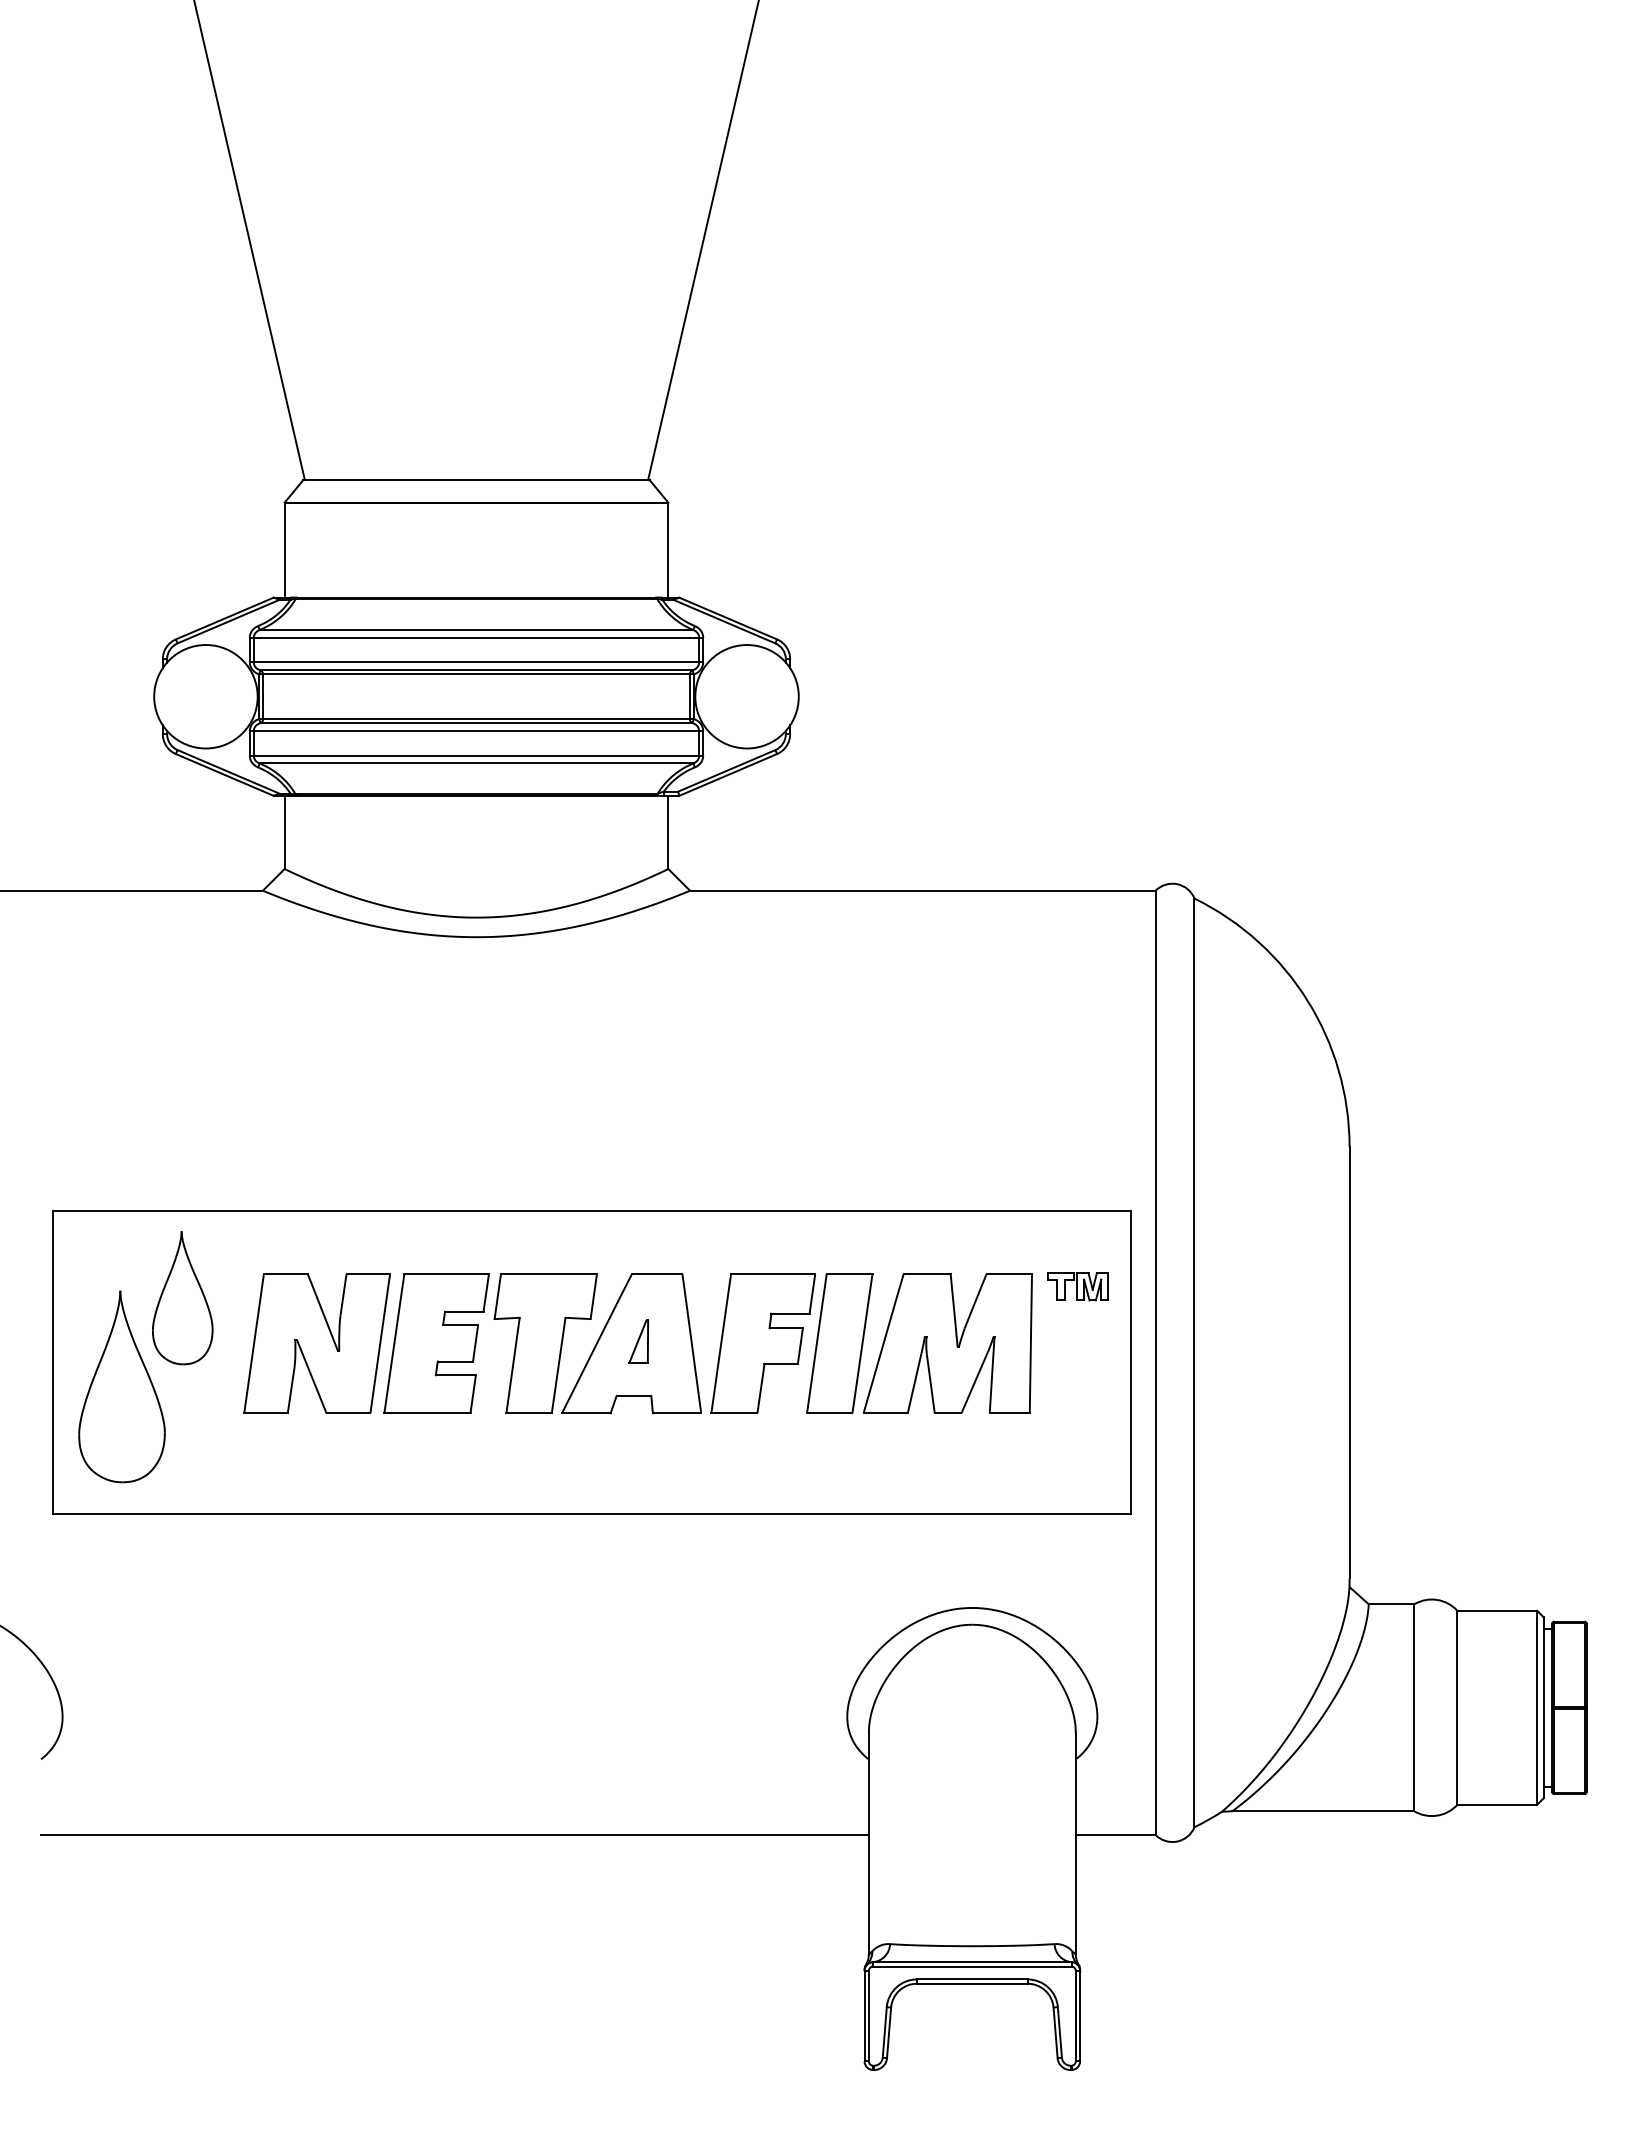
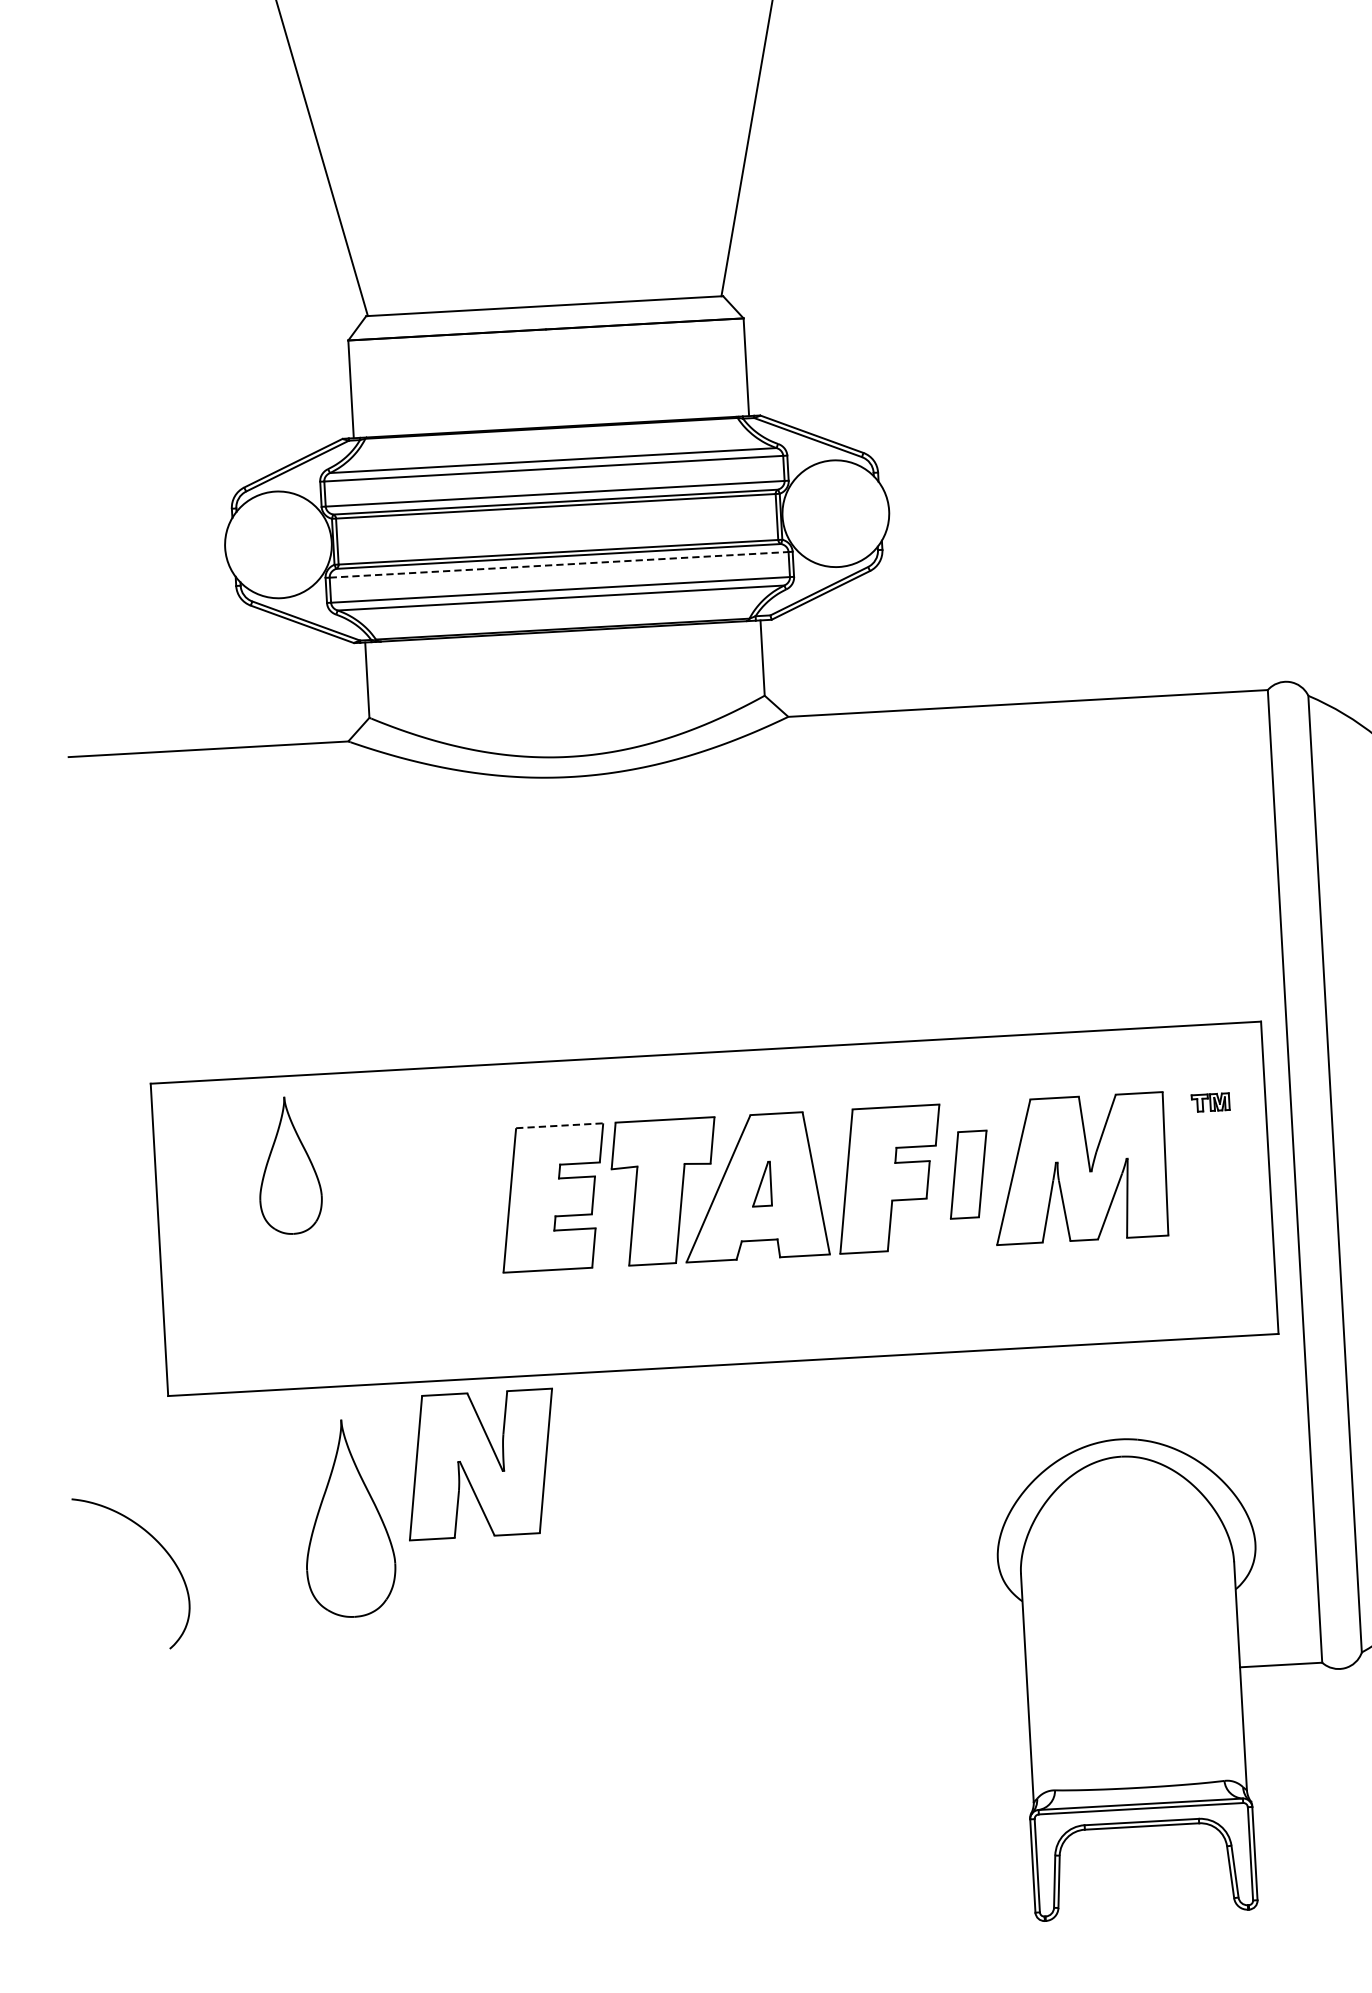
line: (476, 731) -> (559, 565), solid -> dashed
line: (447, 1274) -> (560, 1126), solid -> dashed
part: (1077, 1286) -> (1210, 1102), size x0.6
part: (316, 1343) -> (480, 1464), moved
part: (839, 1343) -> (968, 1174), size x0.6
part: (121, 1386) -> (347, 1518), moved
line: (454, 1835) -> (600, 1703), removed

